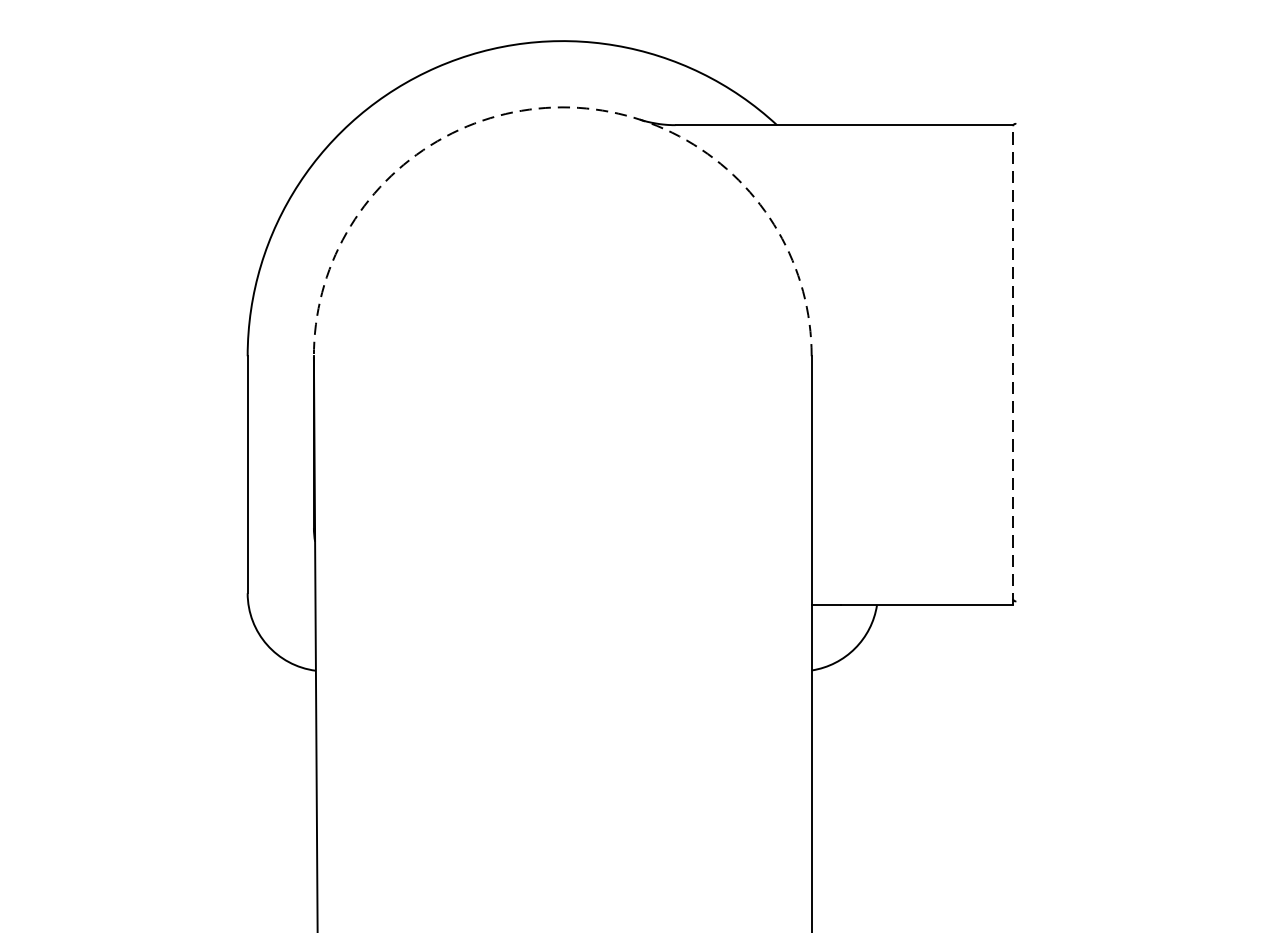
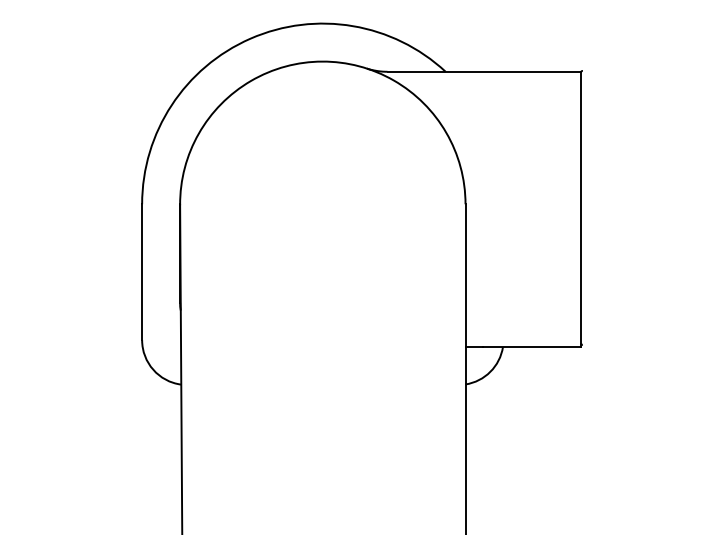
arc: (562, 107) -> (322, 61), dashed -> solid
line: (1013, 365) -> (581, 209), dashed -> solid

